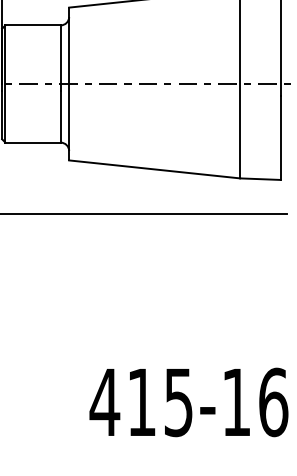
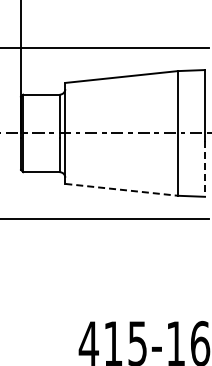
line: (279, 137) -> (204, 168), solid -> dashed
line: (154, 168) -> (121, 189), solid -> dashed

